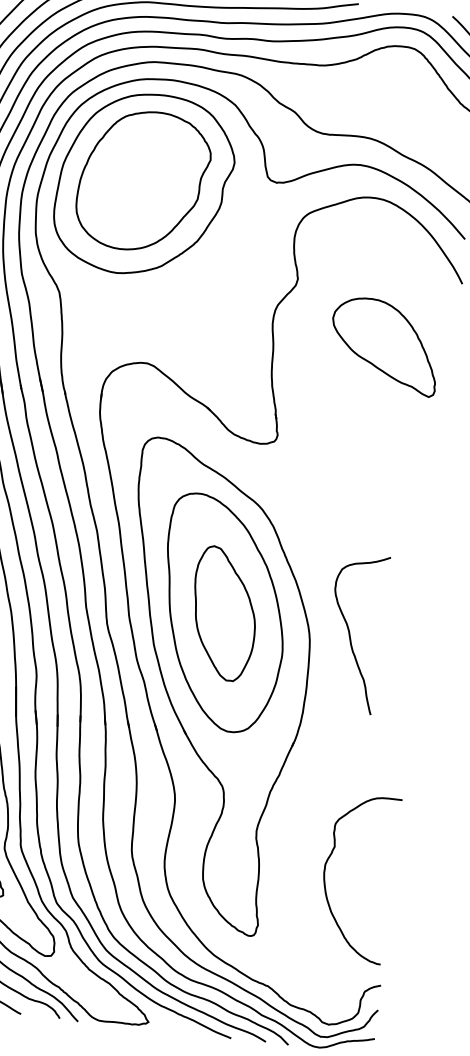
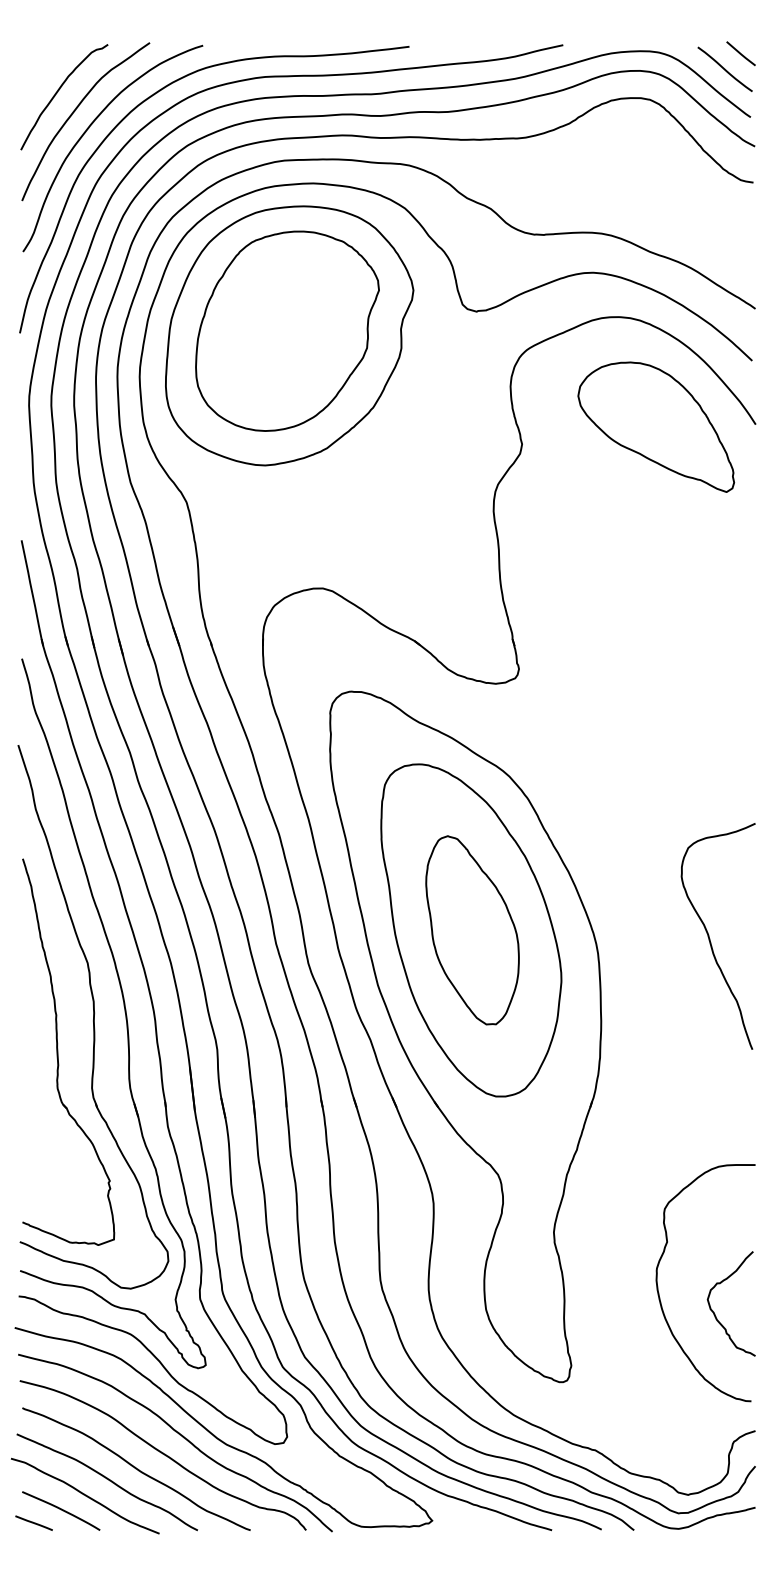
part: (385, 345) -> (656, 426), moved
curve: (350, 634) -> (710, 938), moved
curve: (362, 899) -> (714, 1312), added

